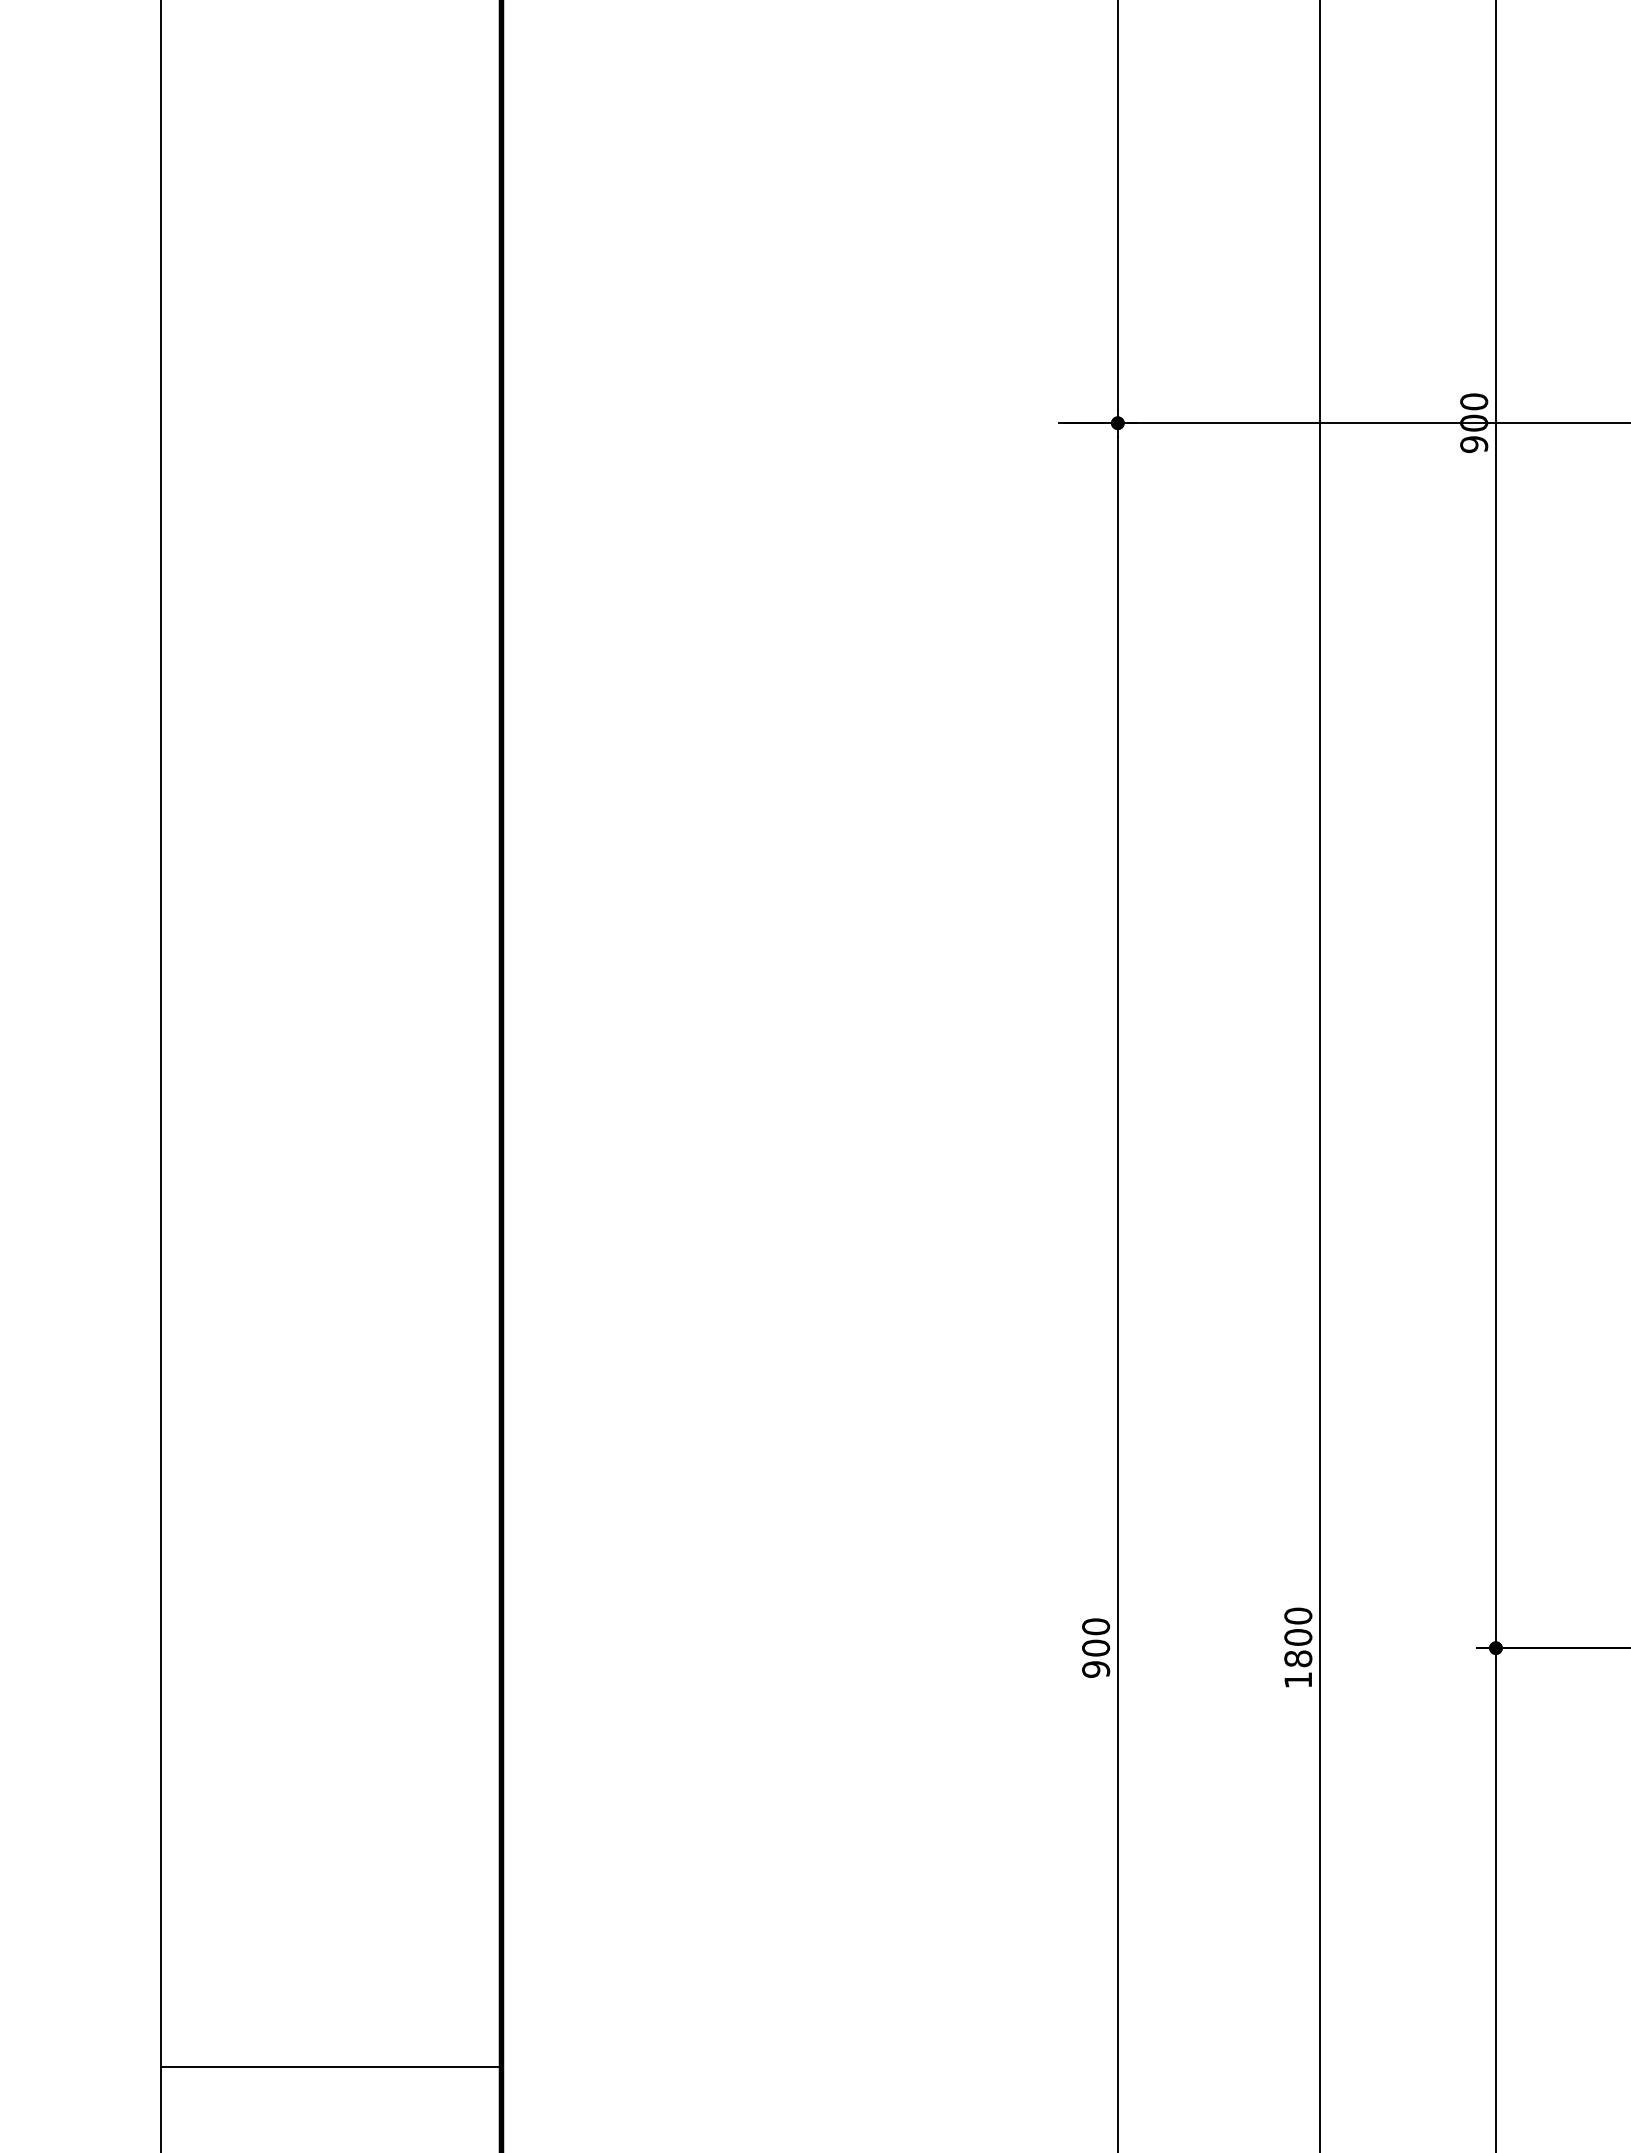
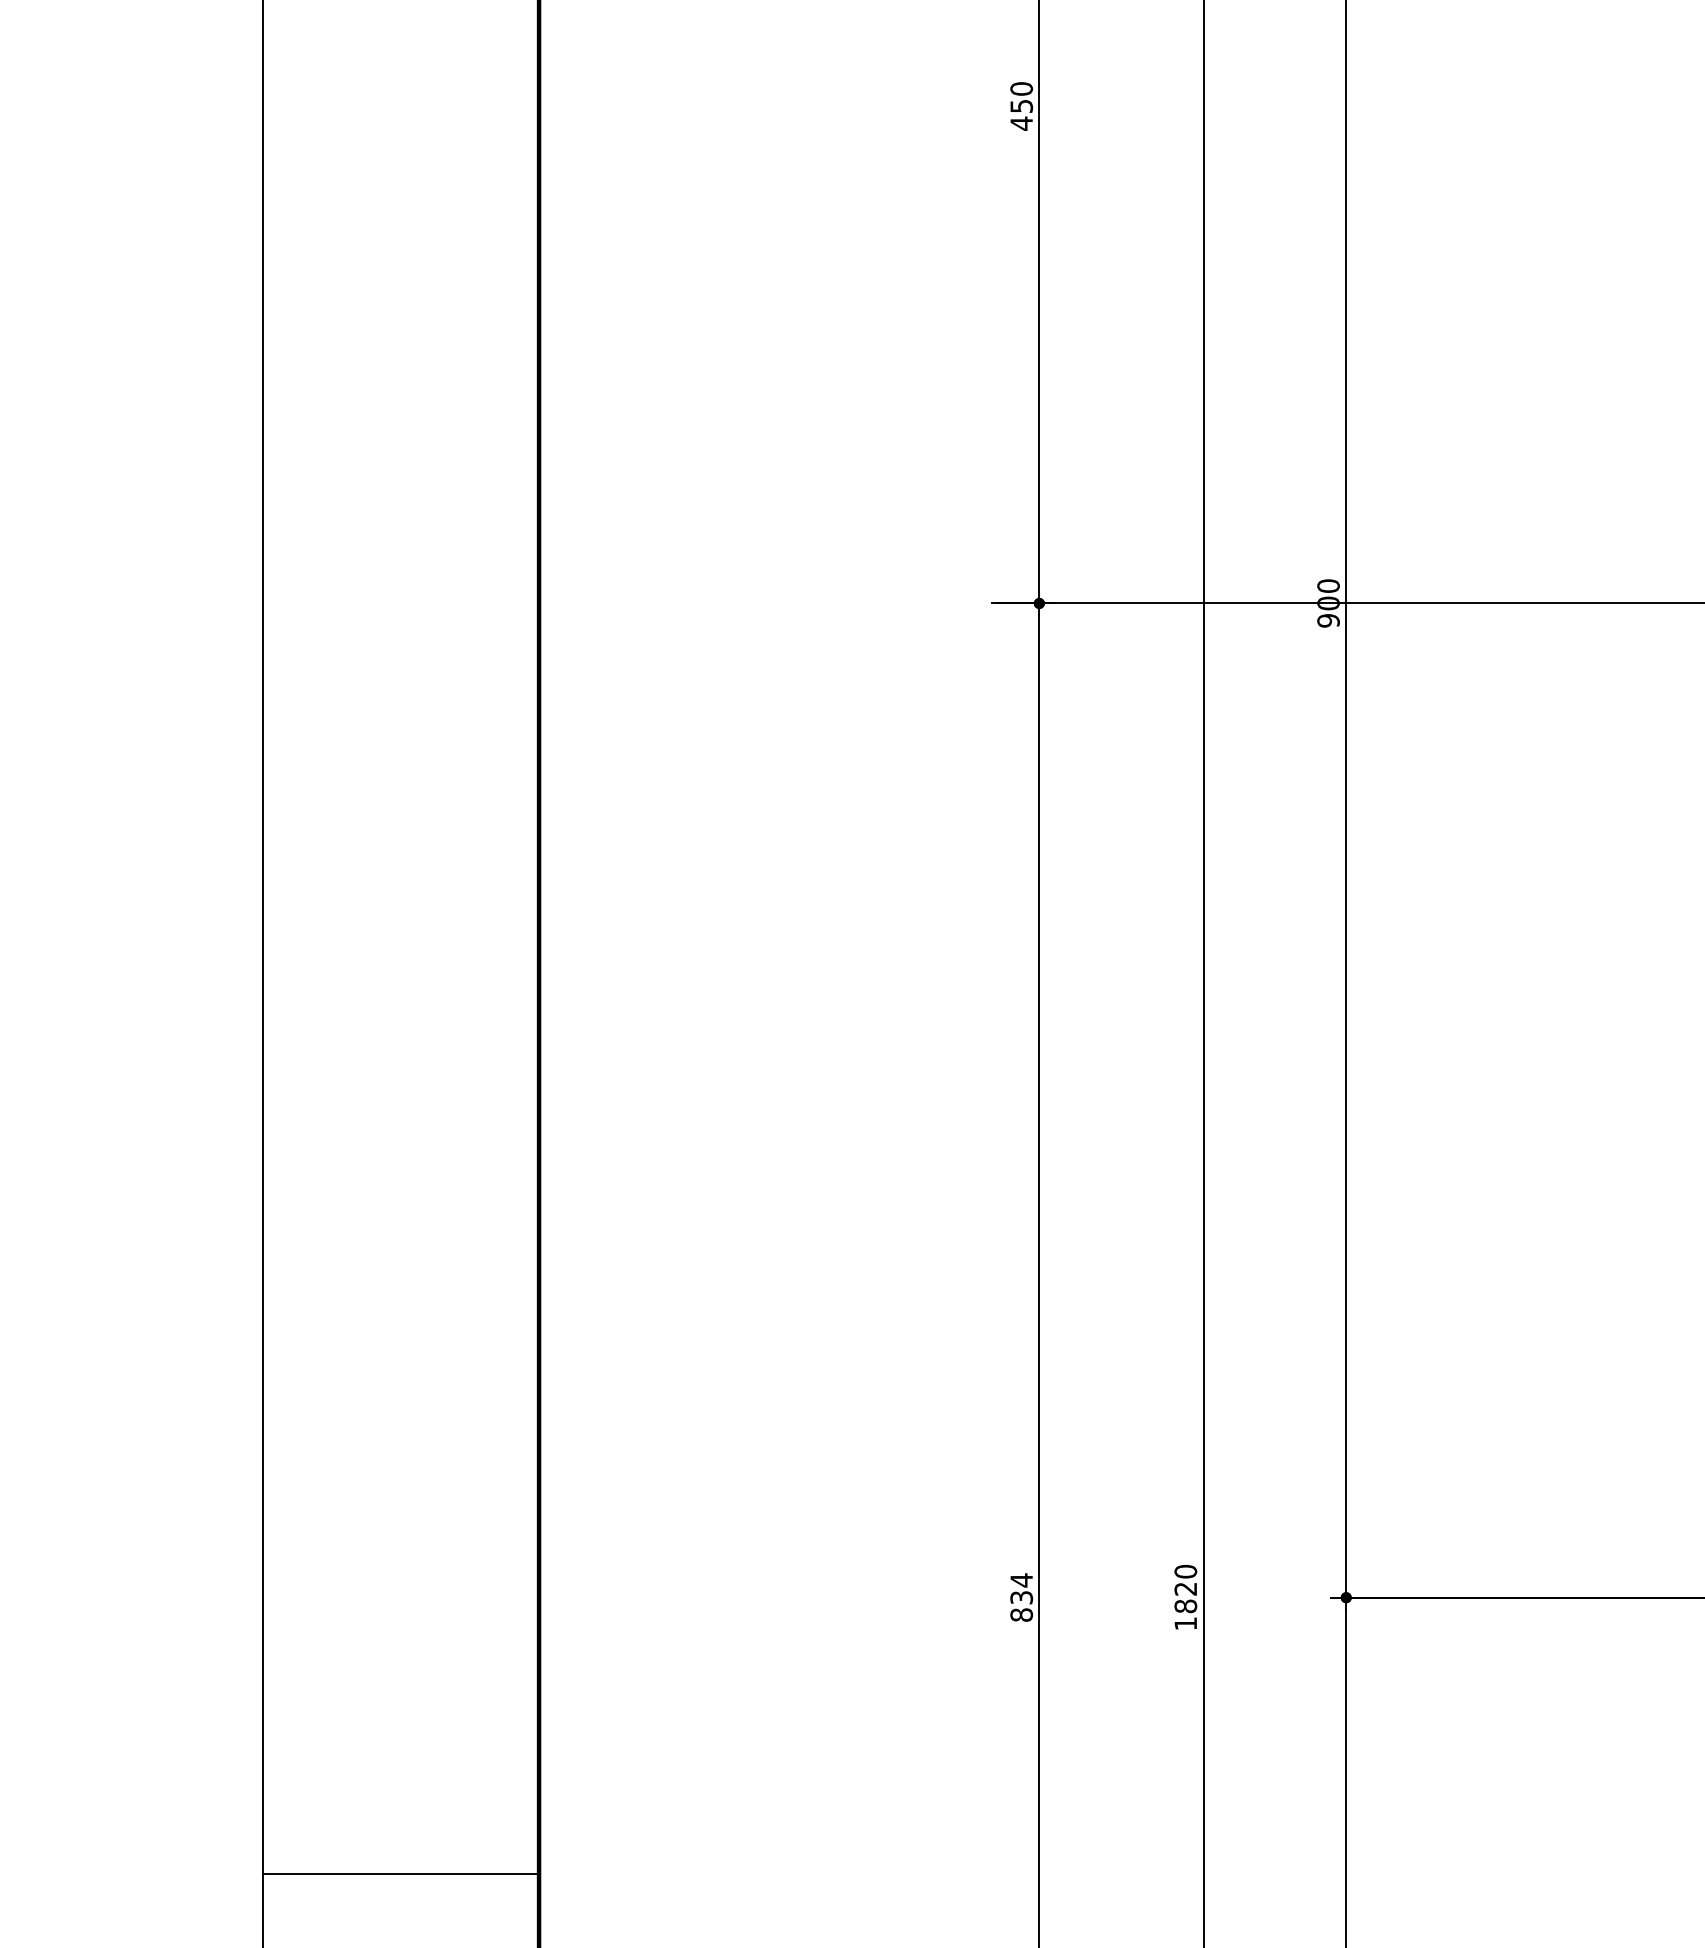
text: (1297, 1636) -> (1185, 1588), 1800 -> 1820
text: (1095, 1647) -> (1021, 1597), 900 -> 834
line: (330, 2066) -> (400, 1873), moved

